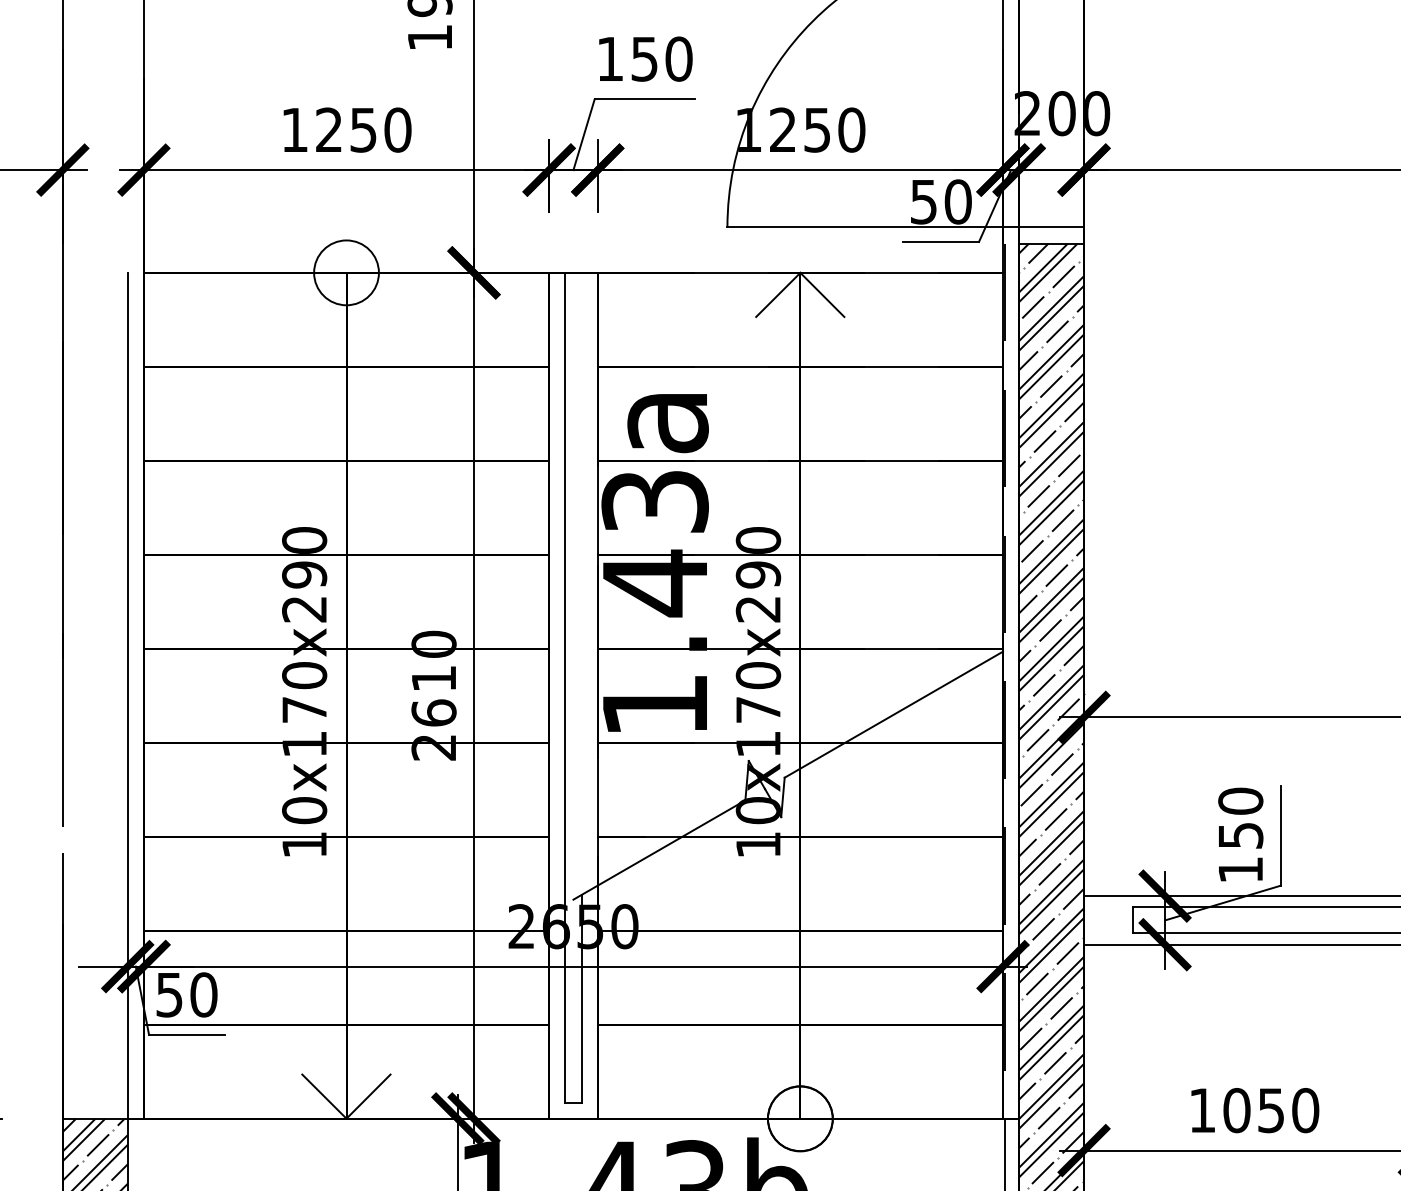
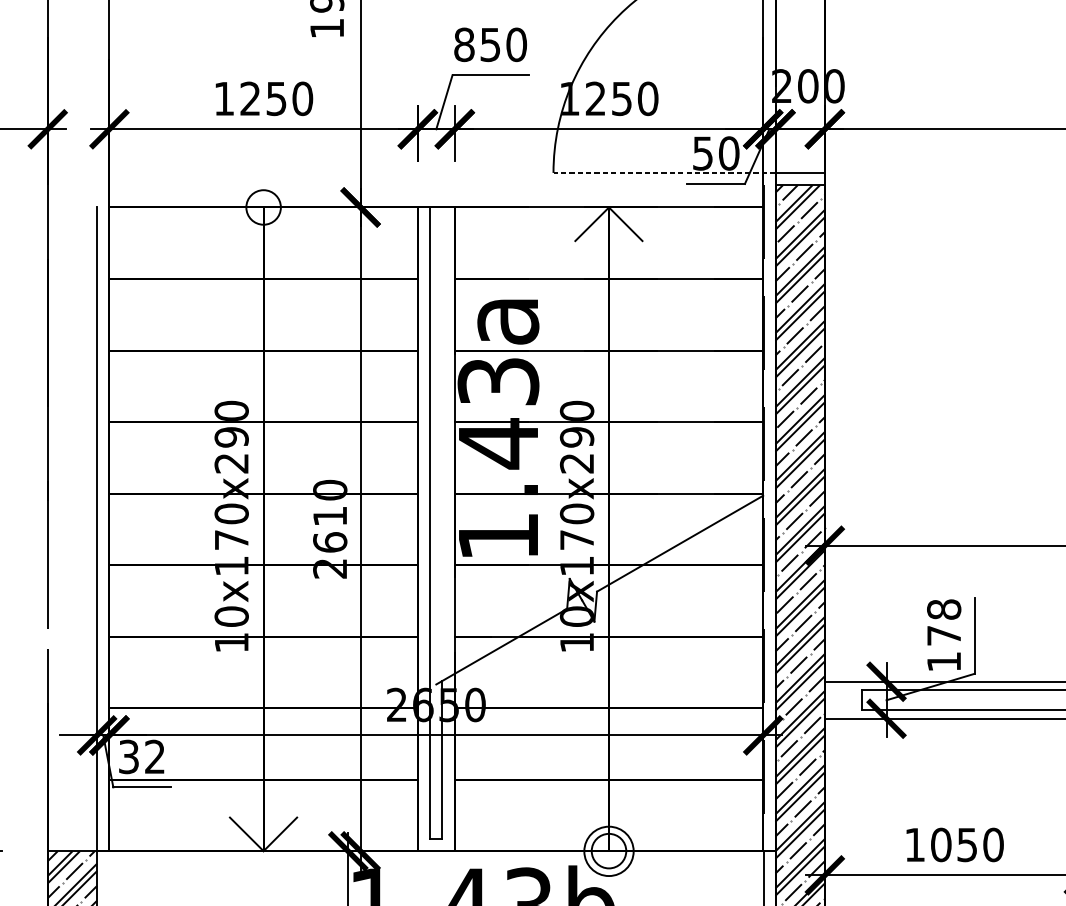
text: (610, 58) -> (464, 44), 150 -> 850
line: (873, 227) -> (664, 172), solid -> dashed
circle: (346, 272) -> (263, 207), size x0.7
text: (1240, 817) -> (943, 621), 150 -> 178
text: (187, 994) -> (142, 756), 50 -> 32
circle: (799, 1118) -> (608, 851), size x0.7

